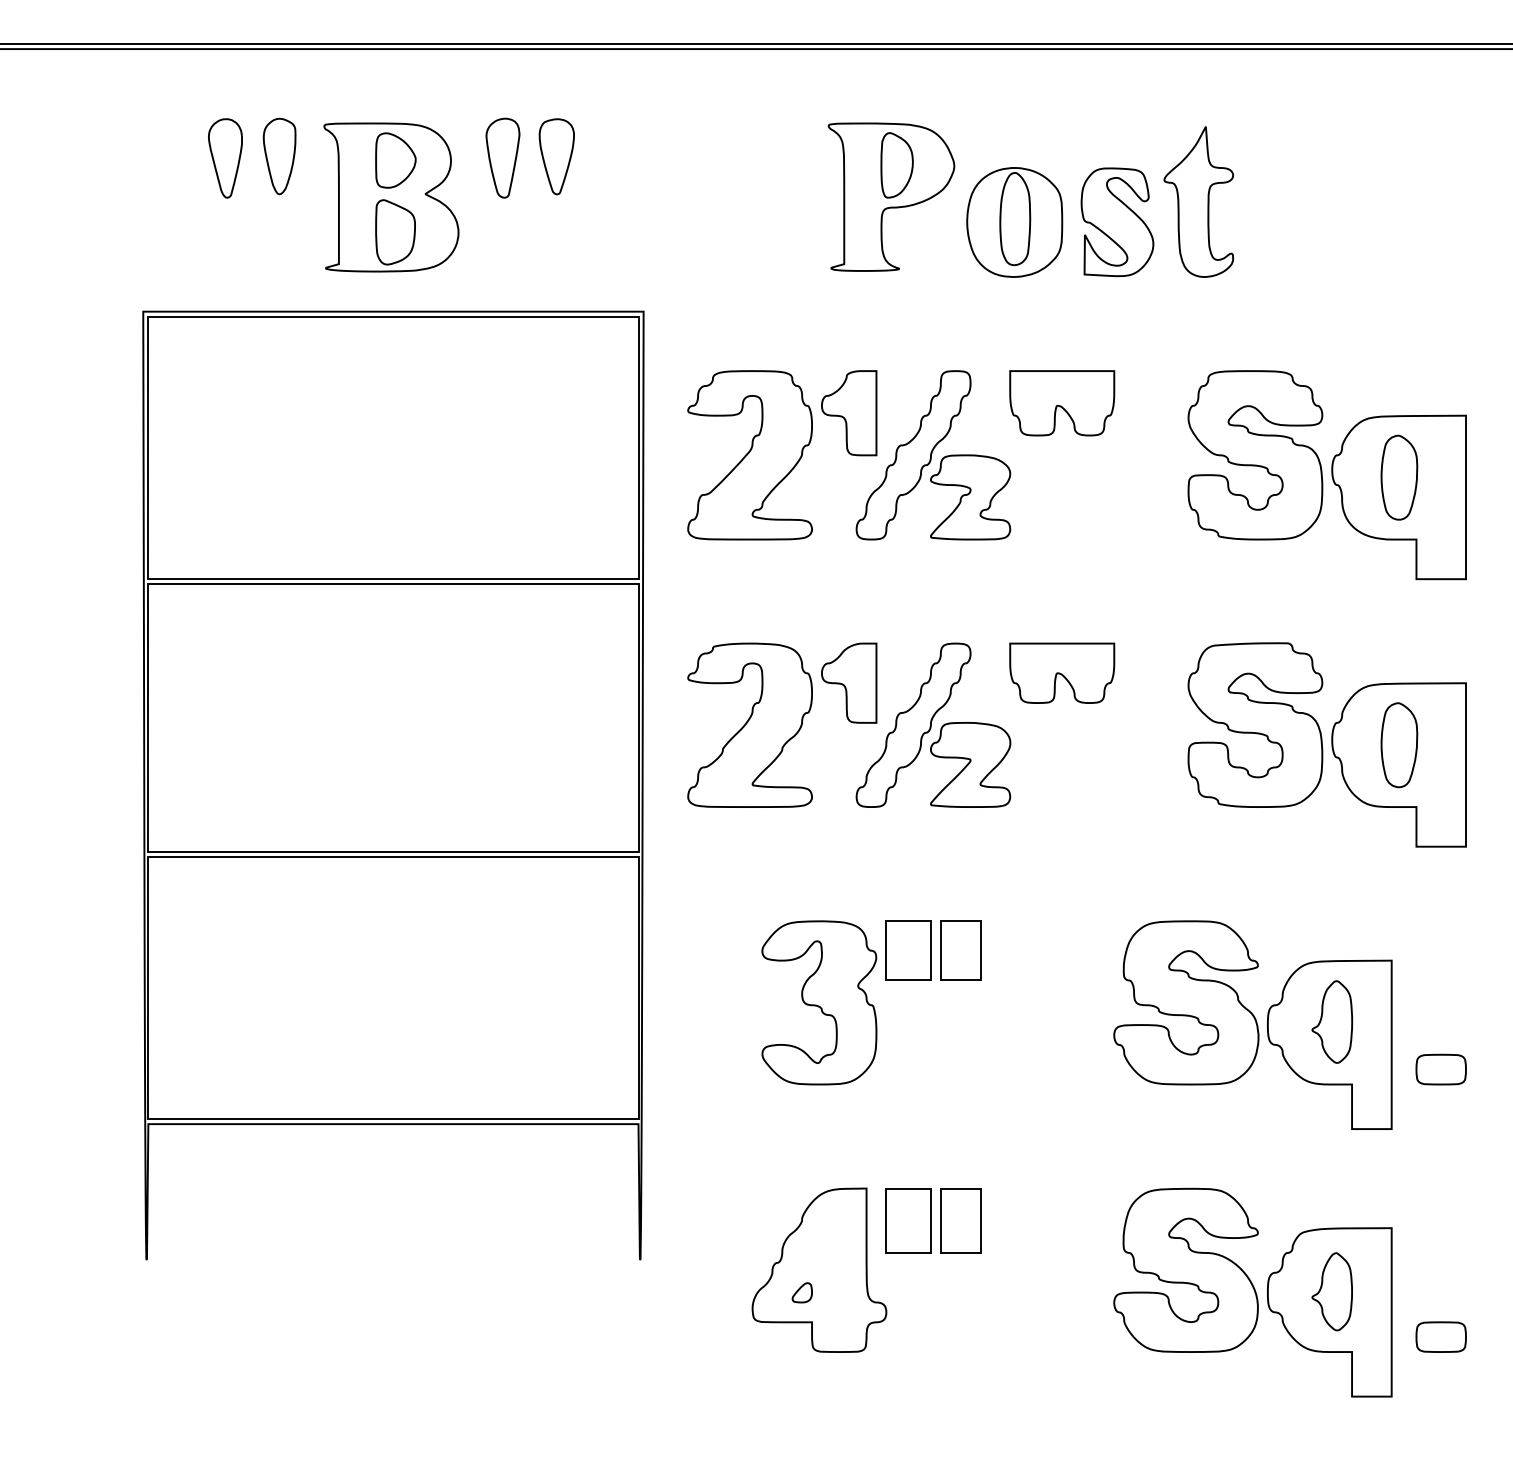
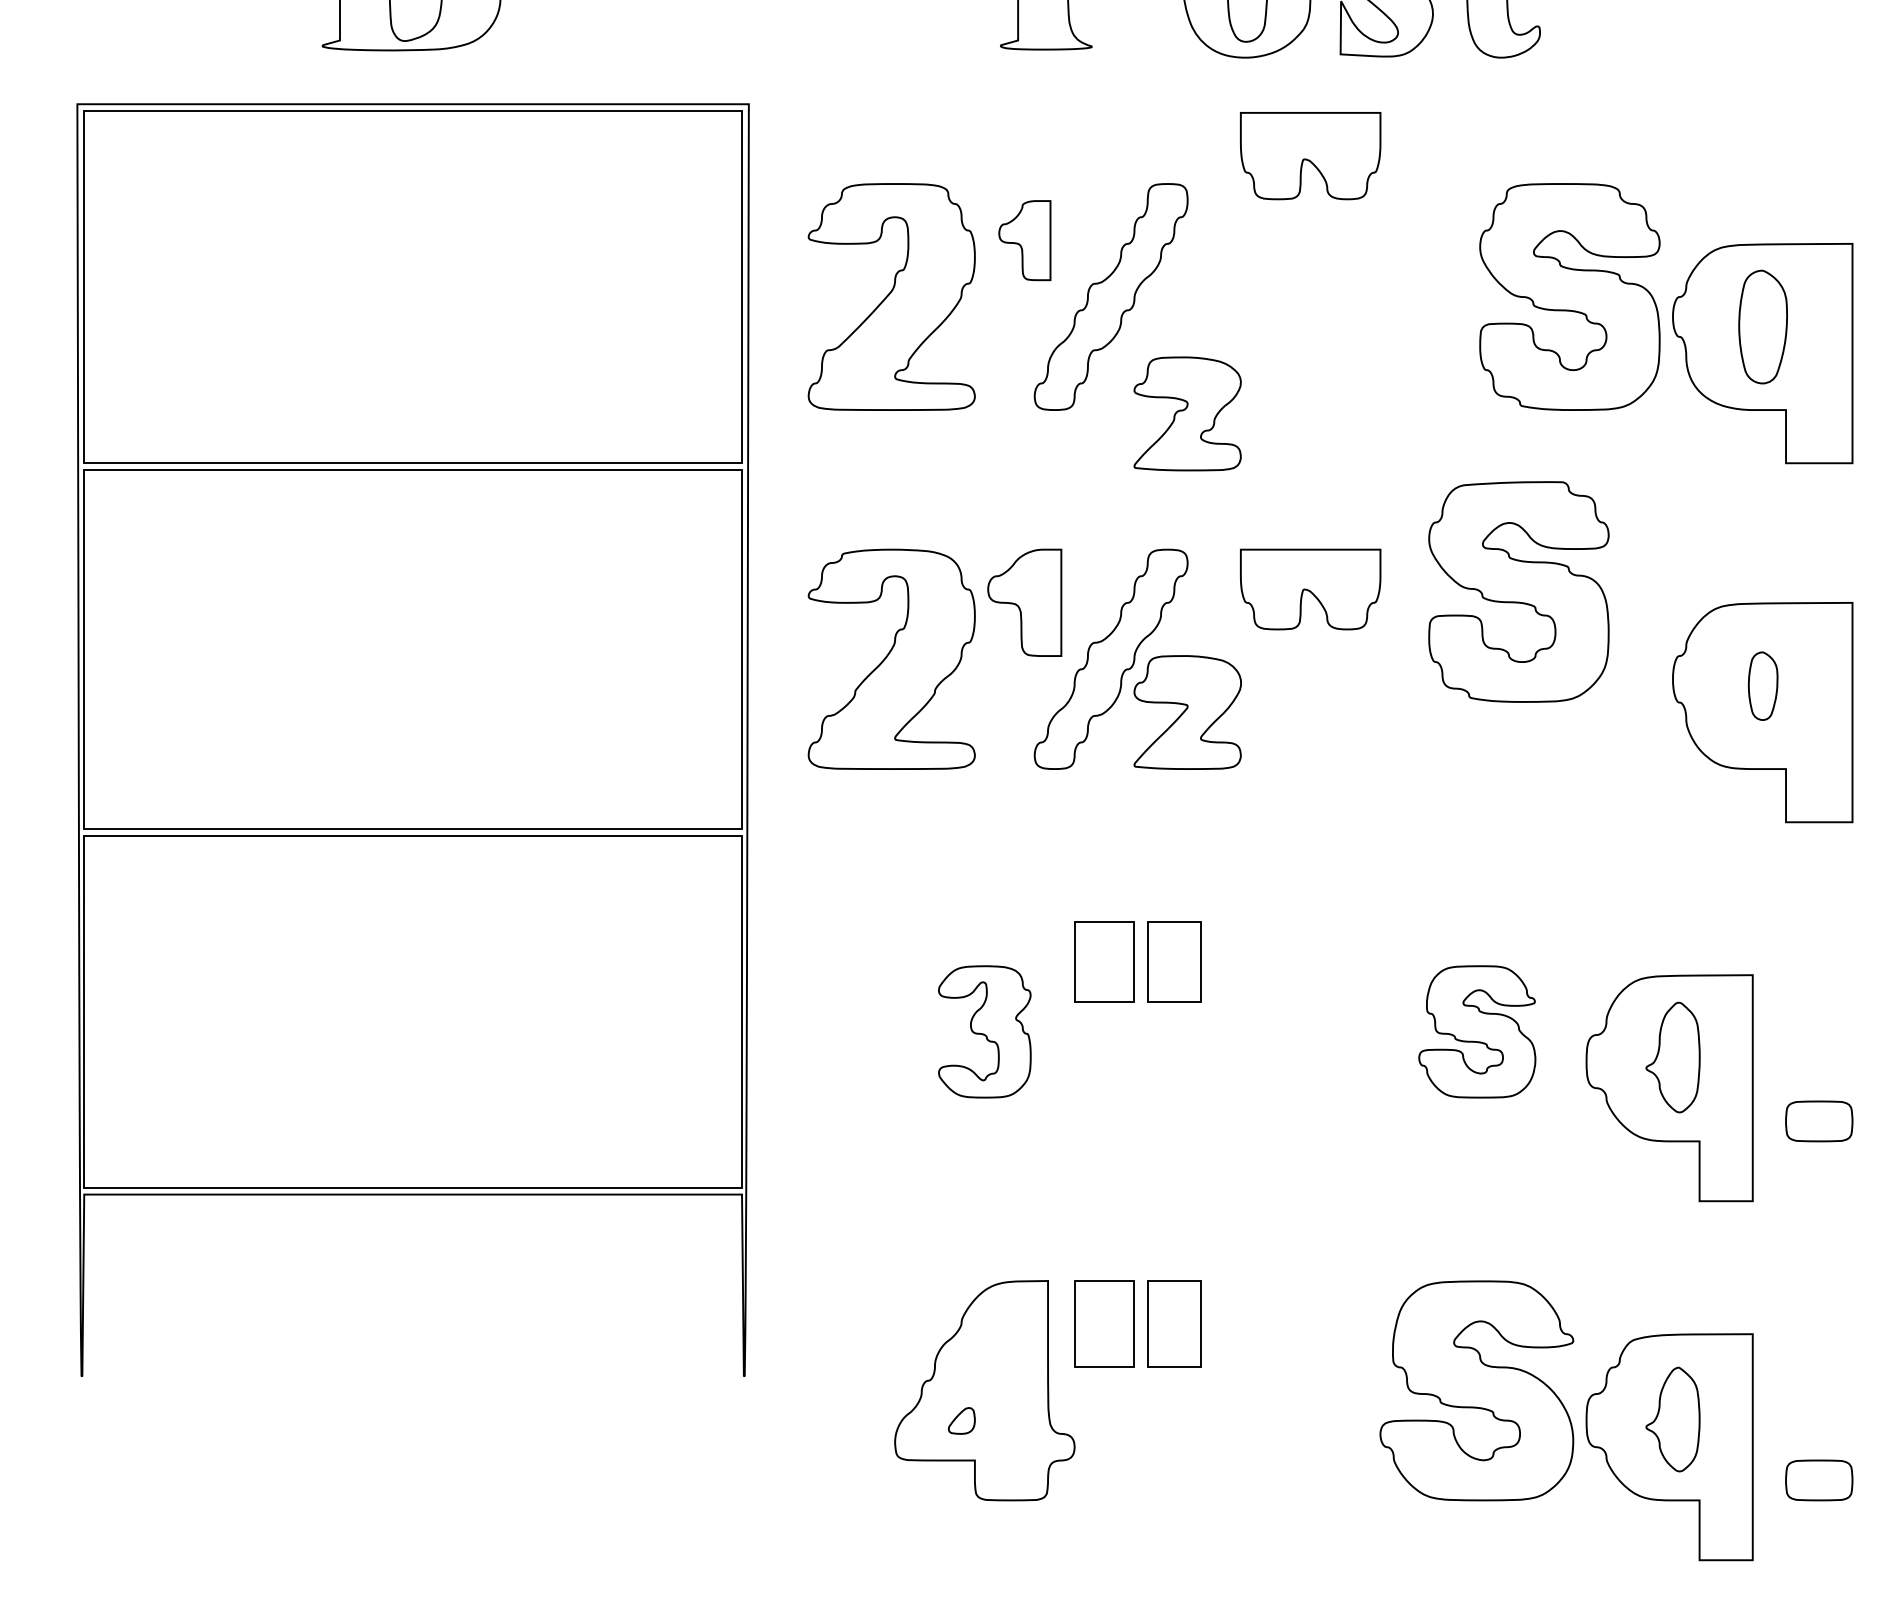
part: (1062, 403) -> (1311, 156), moved
part: (849, 413) -> (1025, 240), size x0.7
part: (970, 497) -> (1187, 414), moved
part: (1255, 724) -> (1519, 591), moved
part: (1399, 745) -> (1763, 686), size x0.6
part: (819, 1002) -> (984, 1031), size x0.6
part: (1186, 1002) -> (1477, 1031), size x0.6

